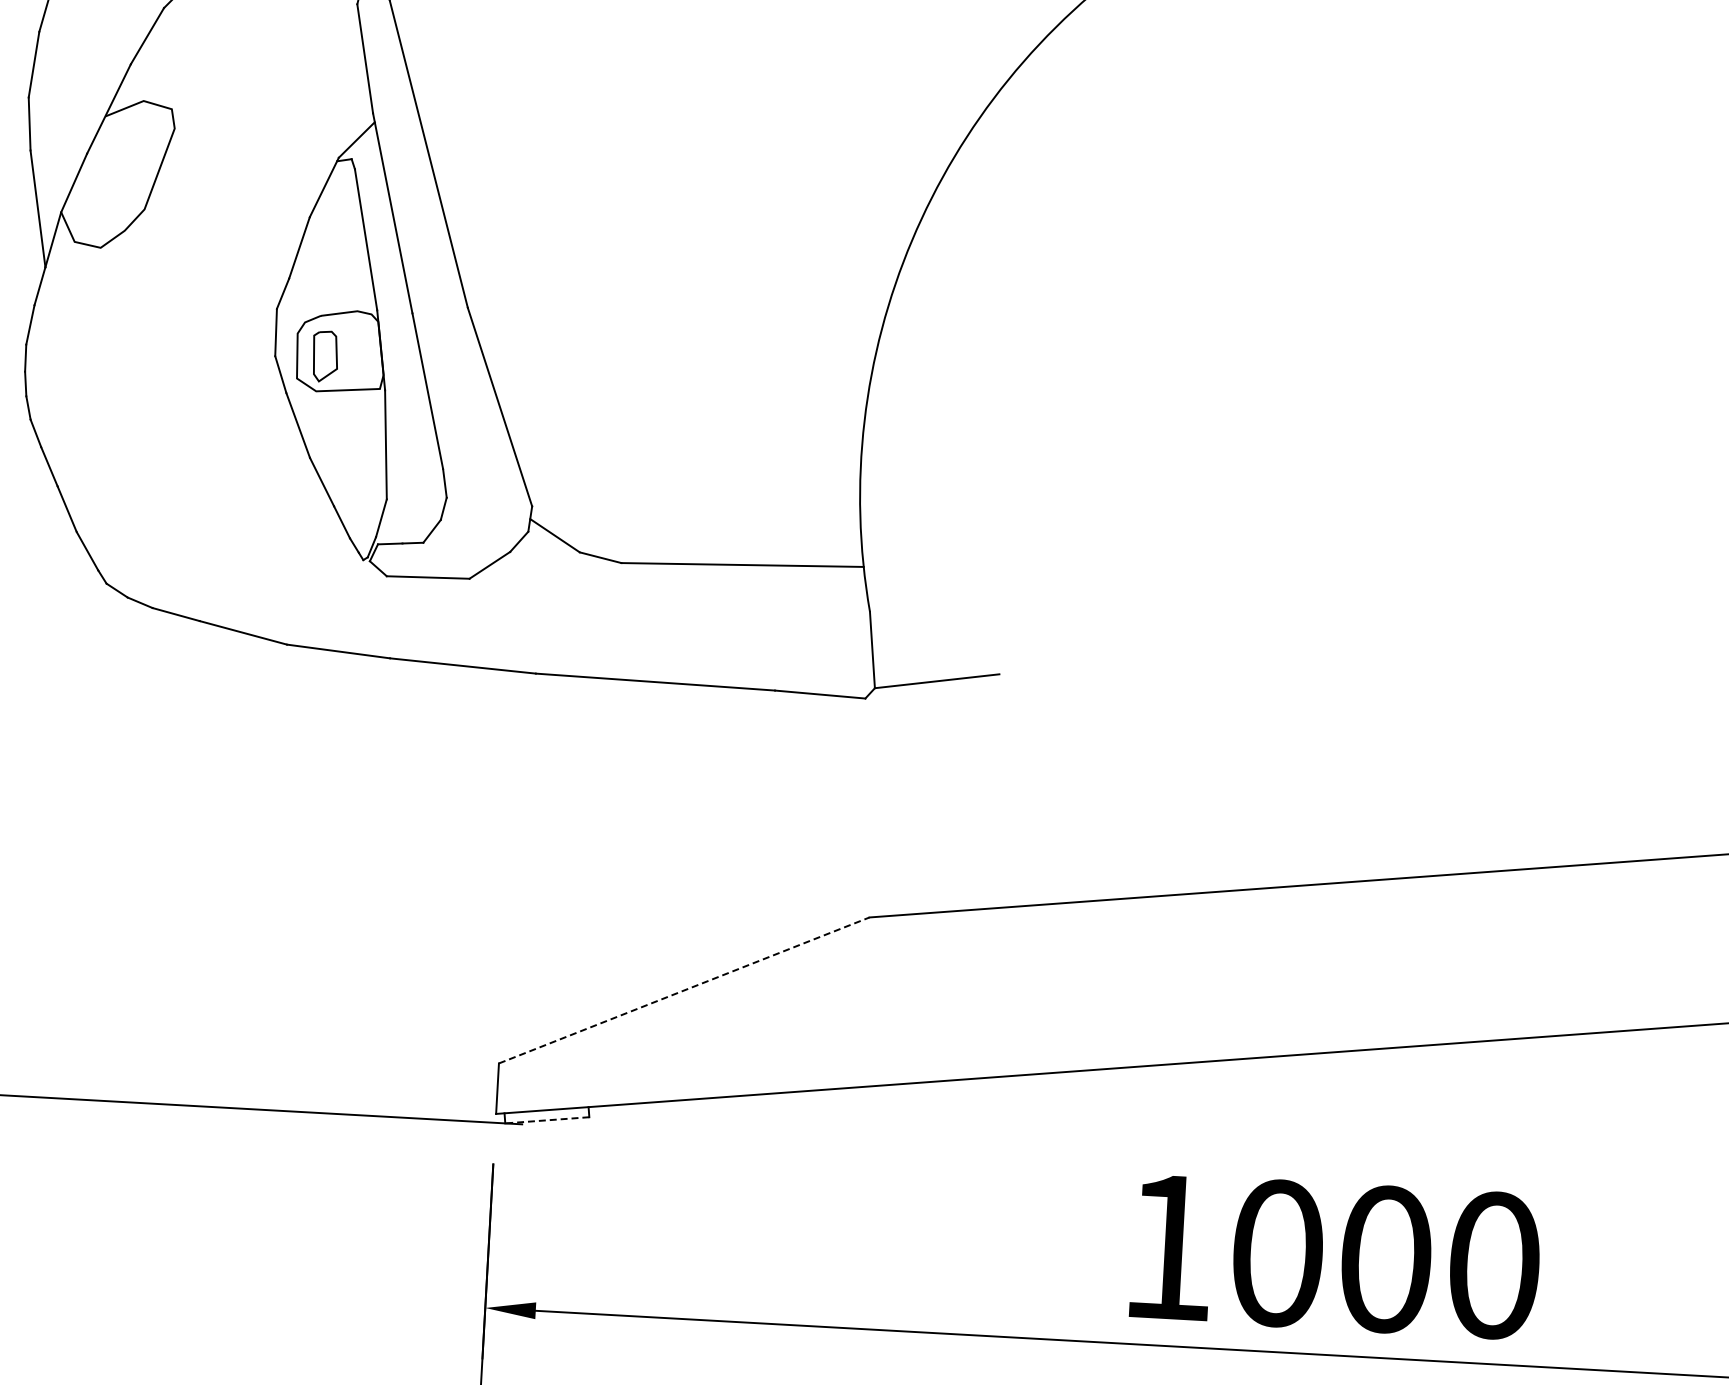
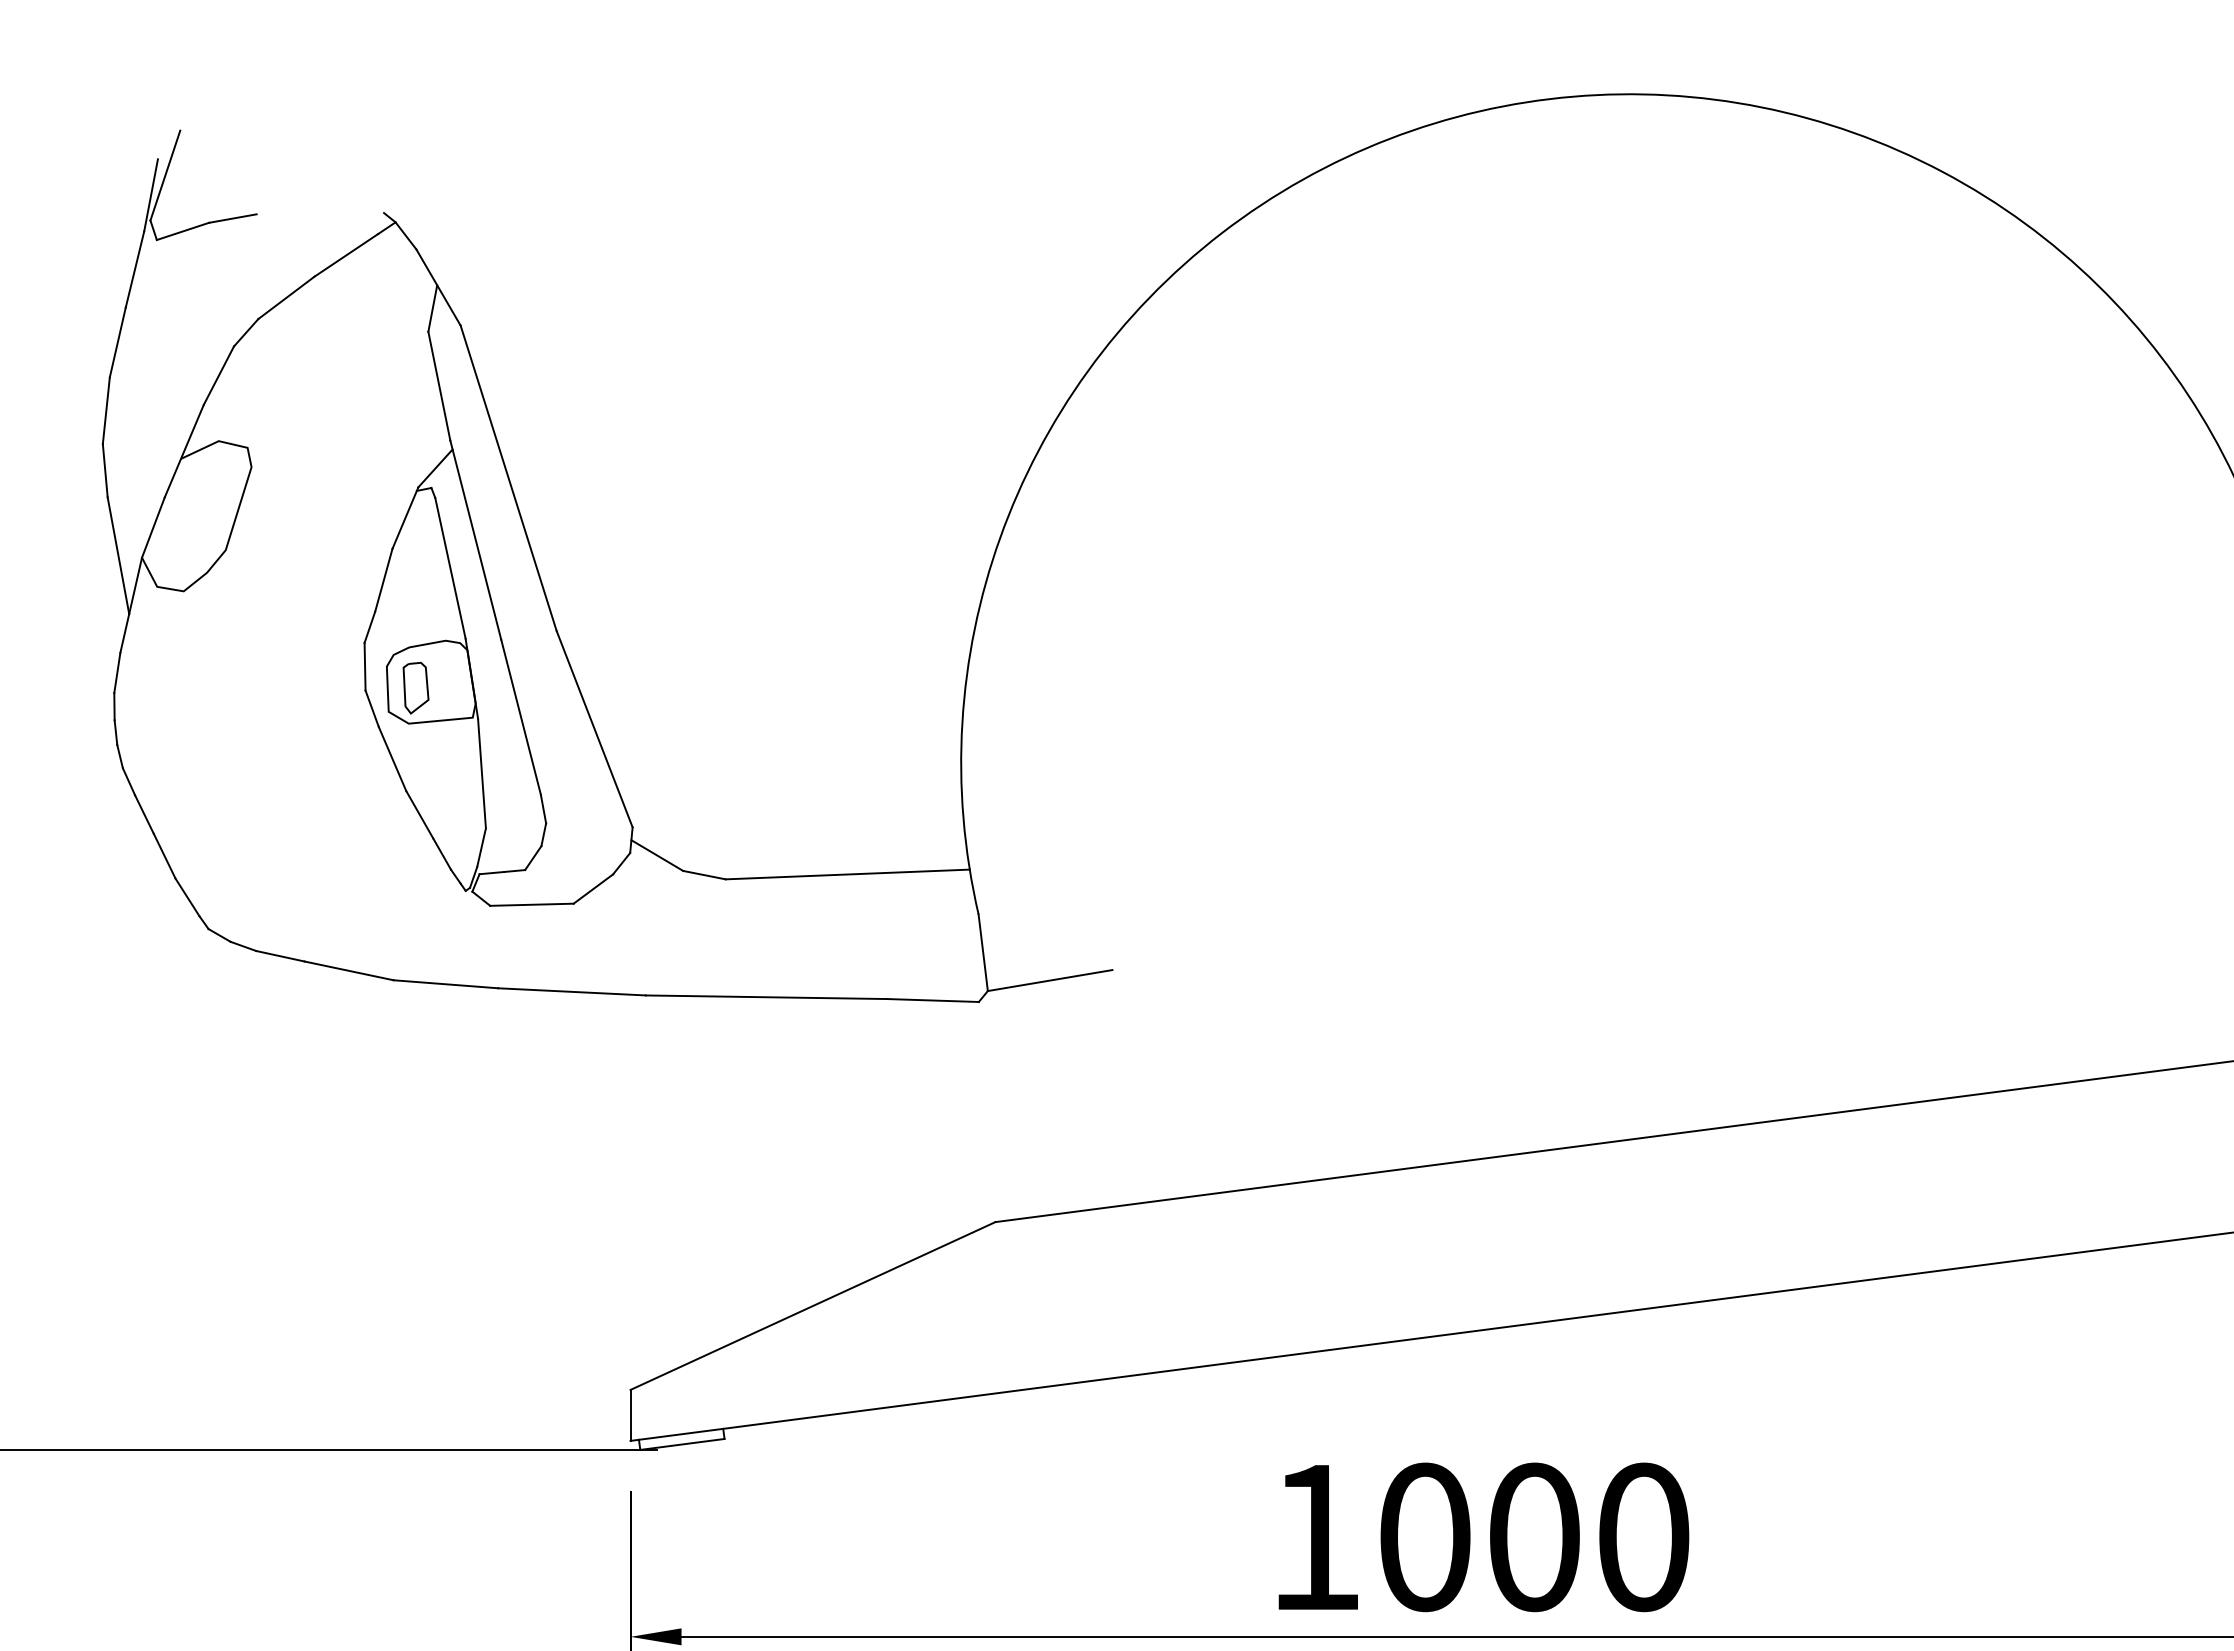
line: (683, 990) -> (812, 1306), dashed -> solid
line: (546, 1120) -> (681, 1444), dashed -> solid

